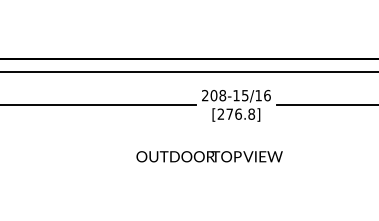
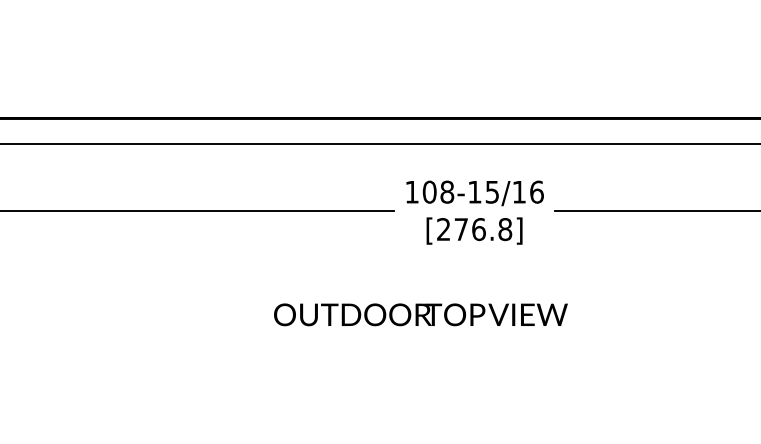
text: (205, 95) -> (412, 191), 208-15/16 -> 108-15/16

